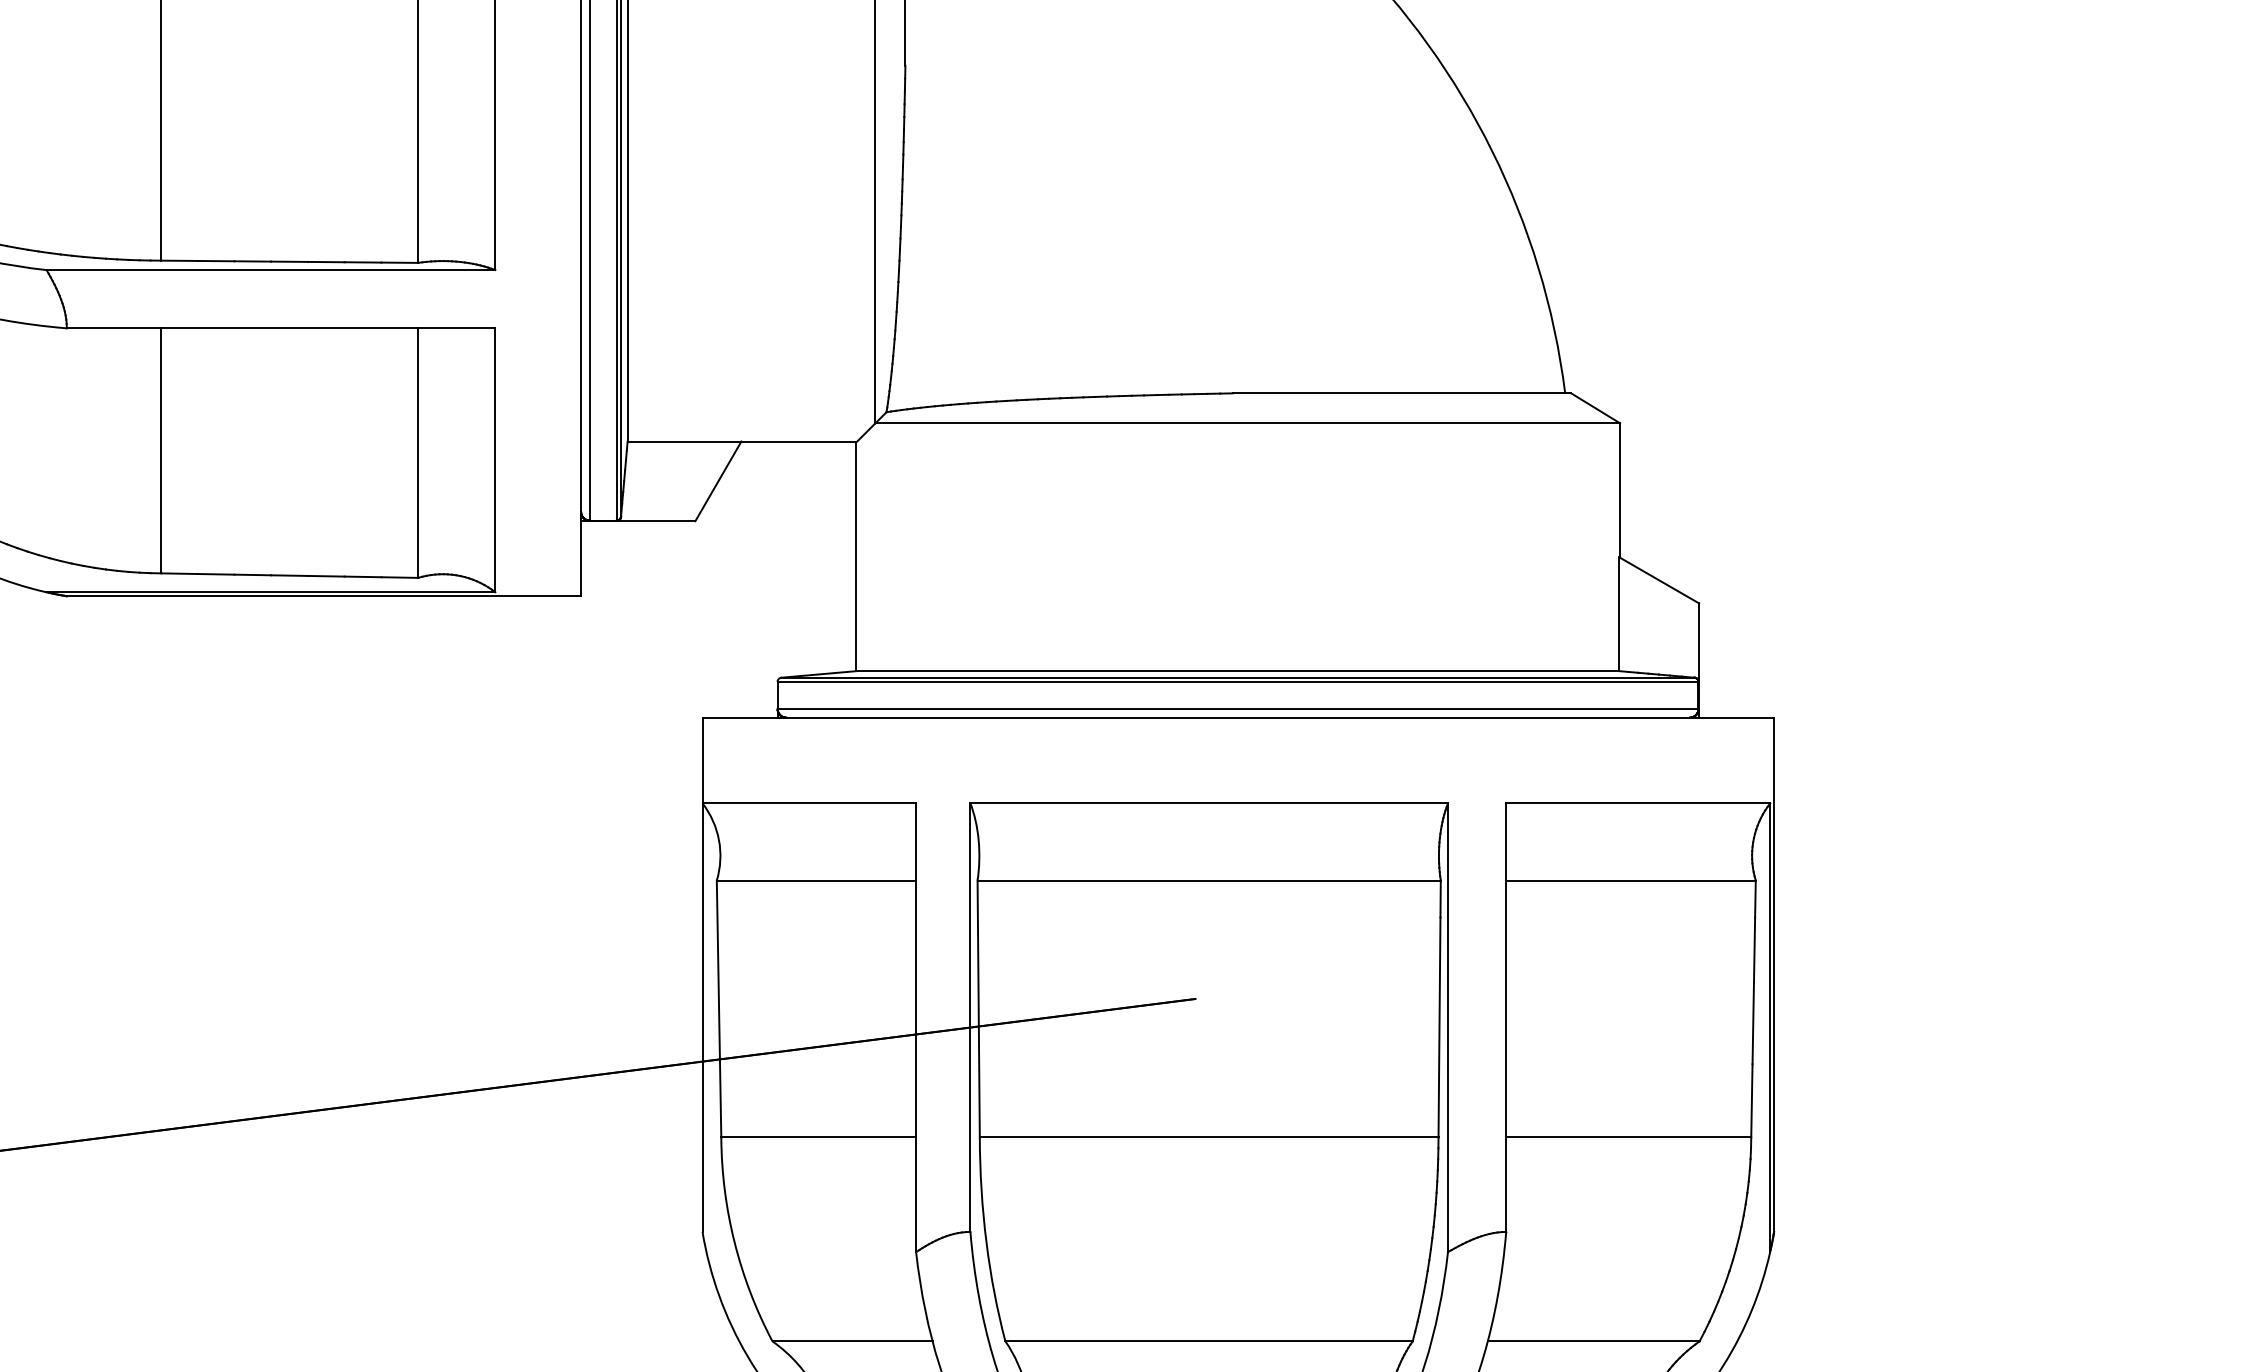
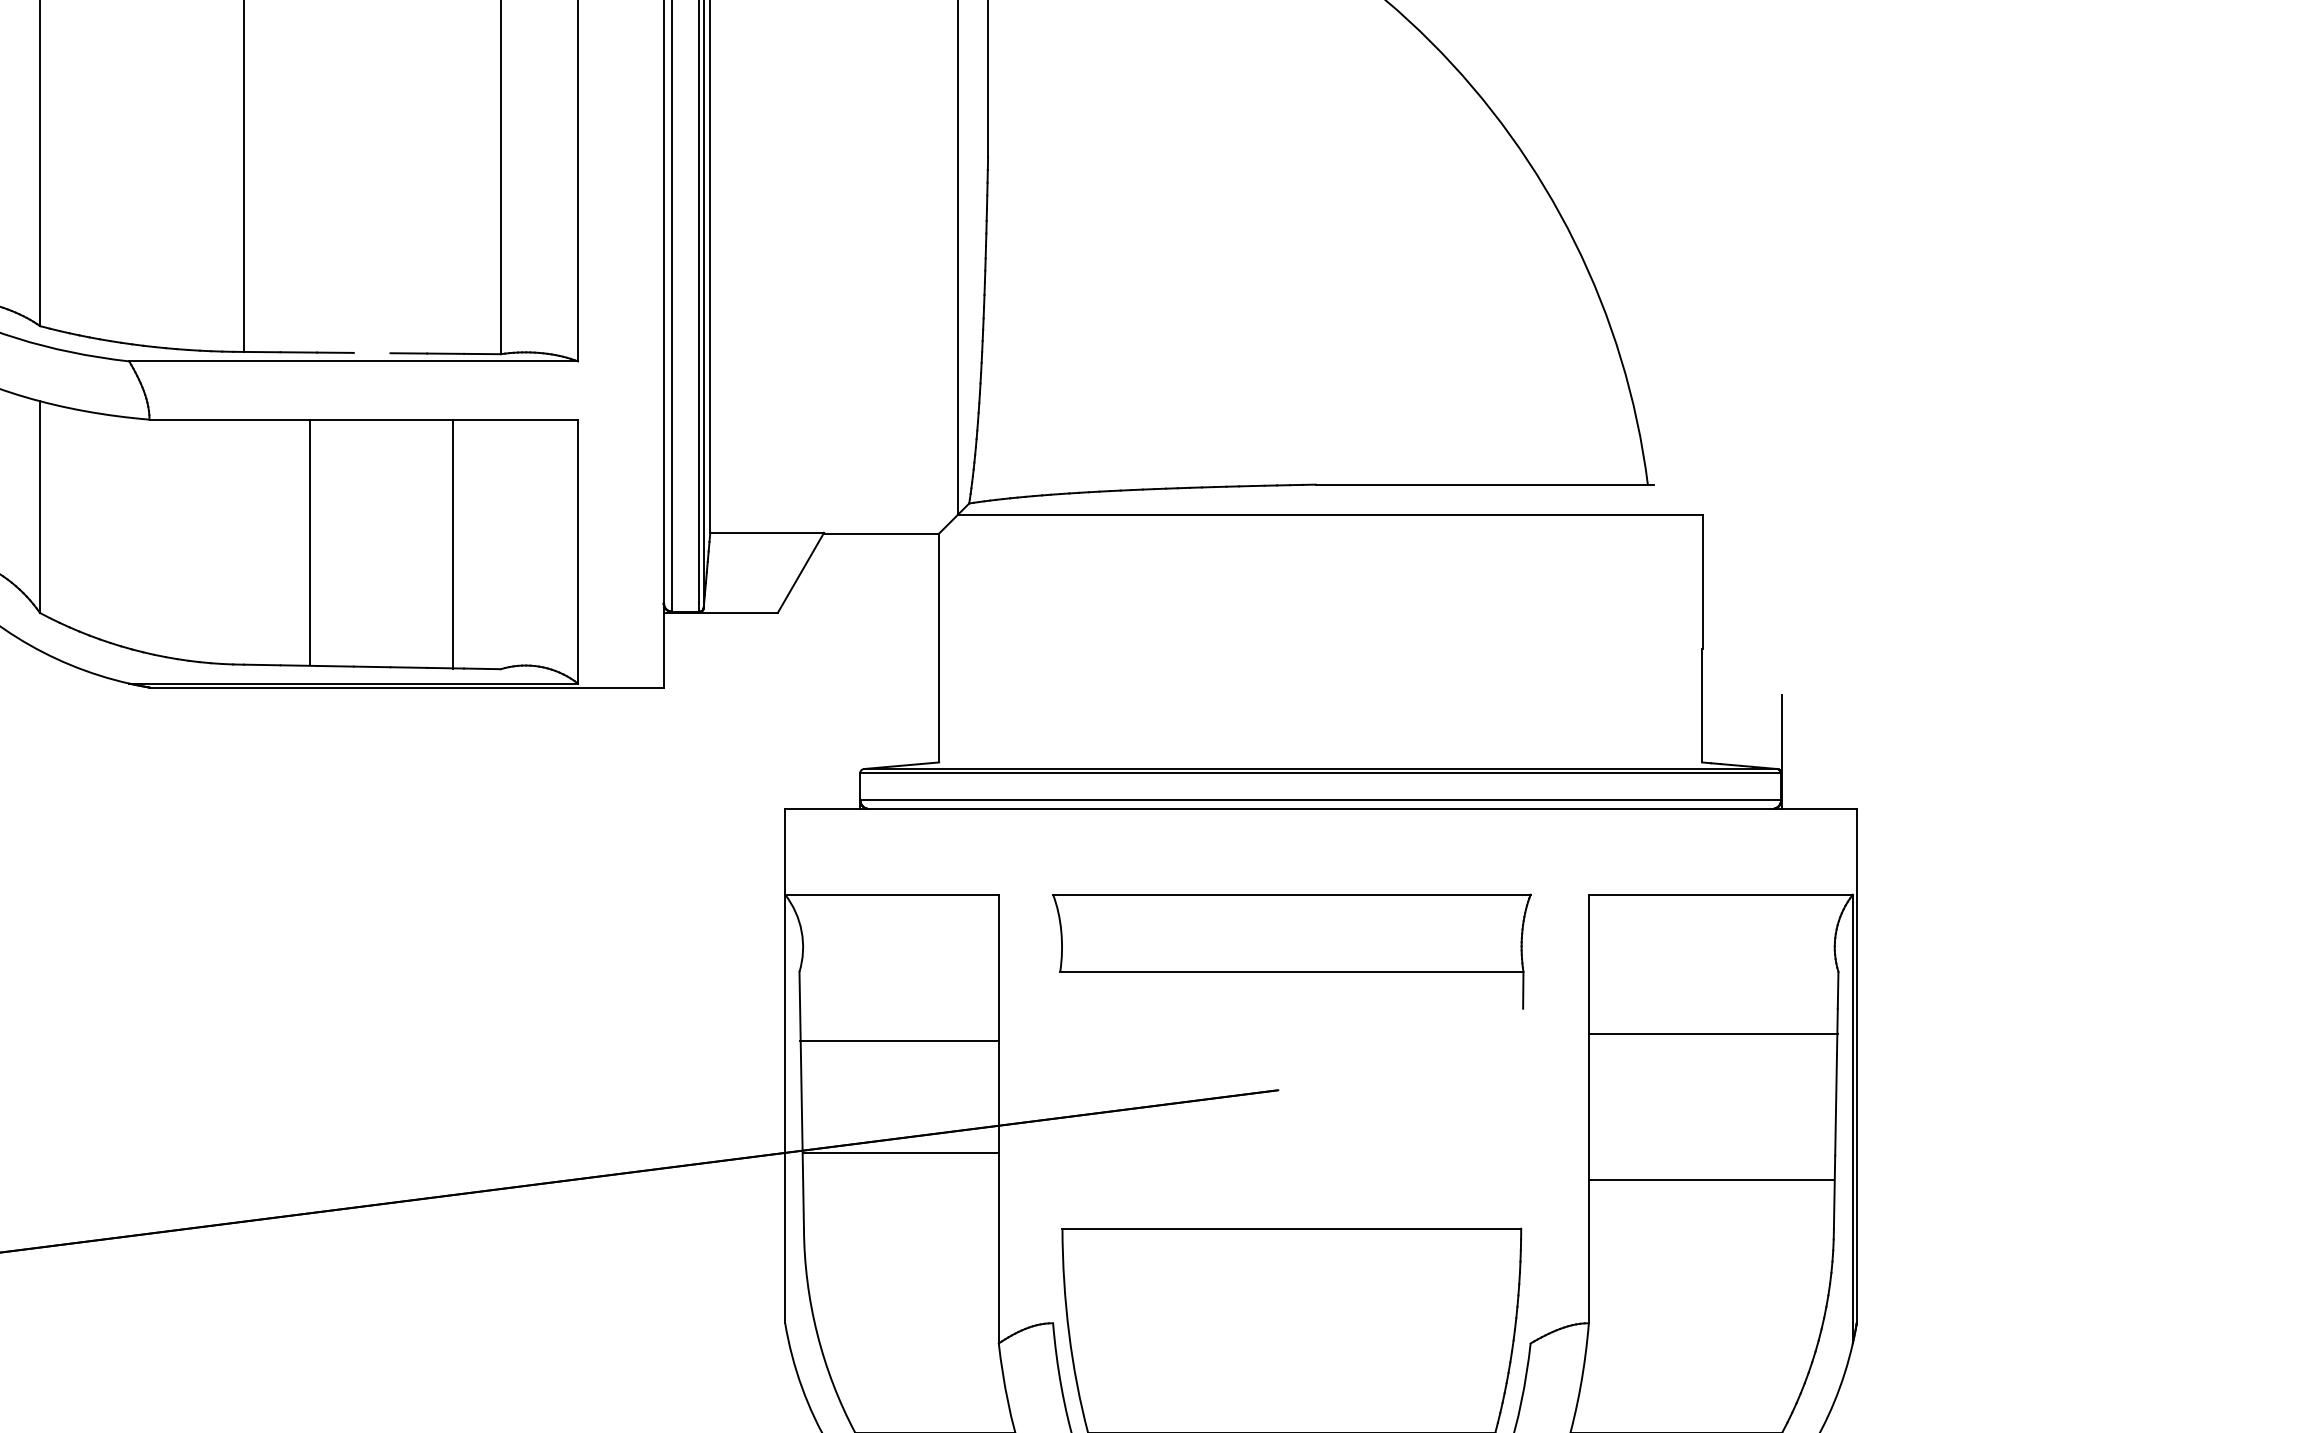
line: (288, 261) -> (371, 352), removed
line: (1594, 408) -> (1677, 499), removed
line: (160, 450) -> (309, 541), moved
line: (417, 453) -> (452, 544), moved
line: (1658, 580) -> (1741, 671), removed
line: (1237, 671) -> (1320, 762), removed
line: (815, 880) -> (898, 1040), moved
line: (1630, 880) -> (1713, 1033), moved
line: (978, 1008) -> (1061, 1099), removed
line: (970, 1017) -> (1053, 1108), removed
line: (1439, 1027) -> (1522, 1118), removed
line: (1447, 1027) -> (1530, 1118), removed
line: (817, 1137) -> (900, 1152), moved
line: (1627, 1137) -> (1710, 1179), moved

